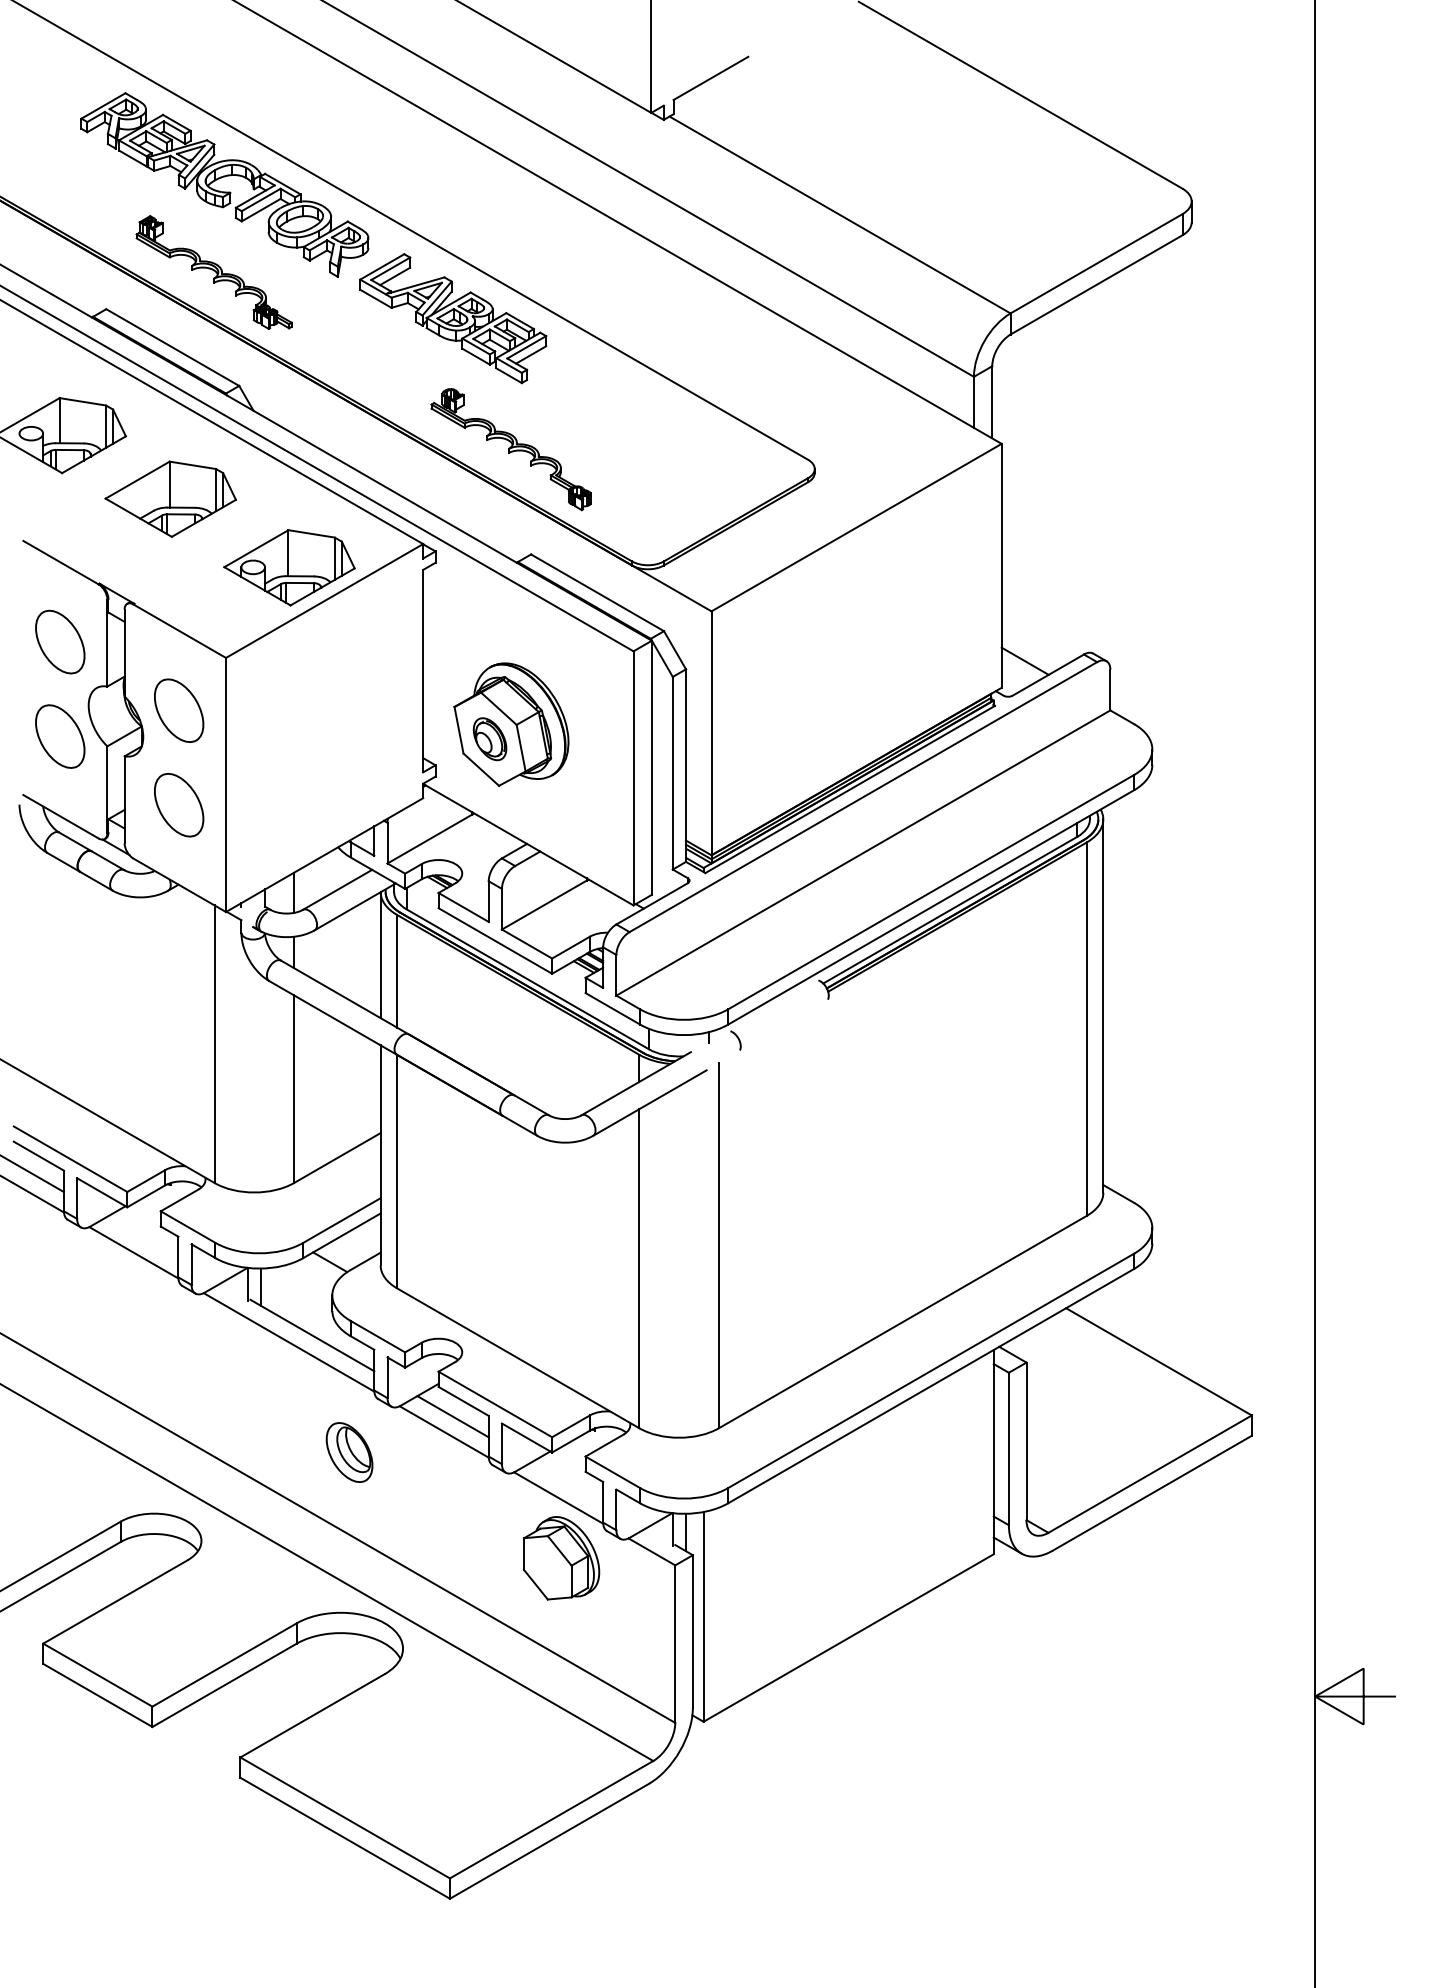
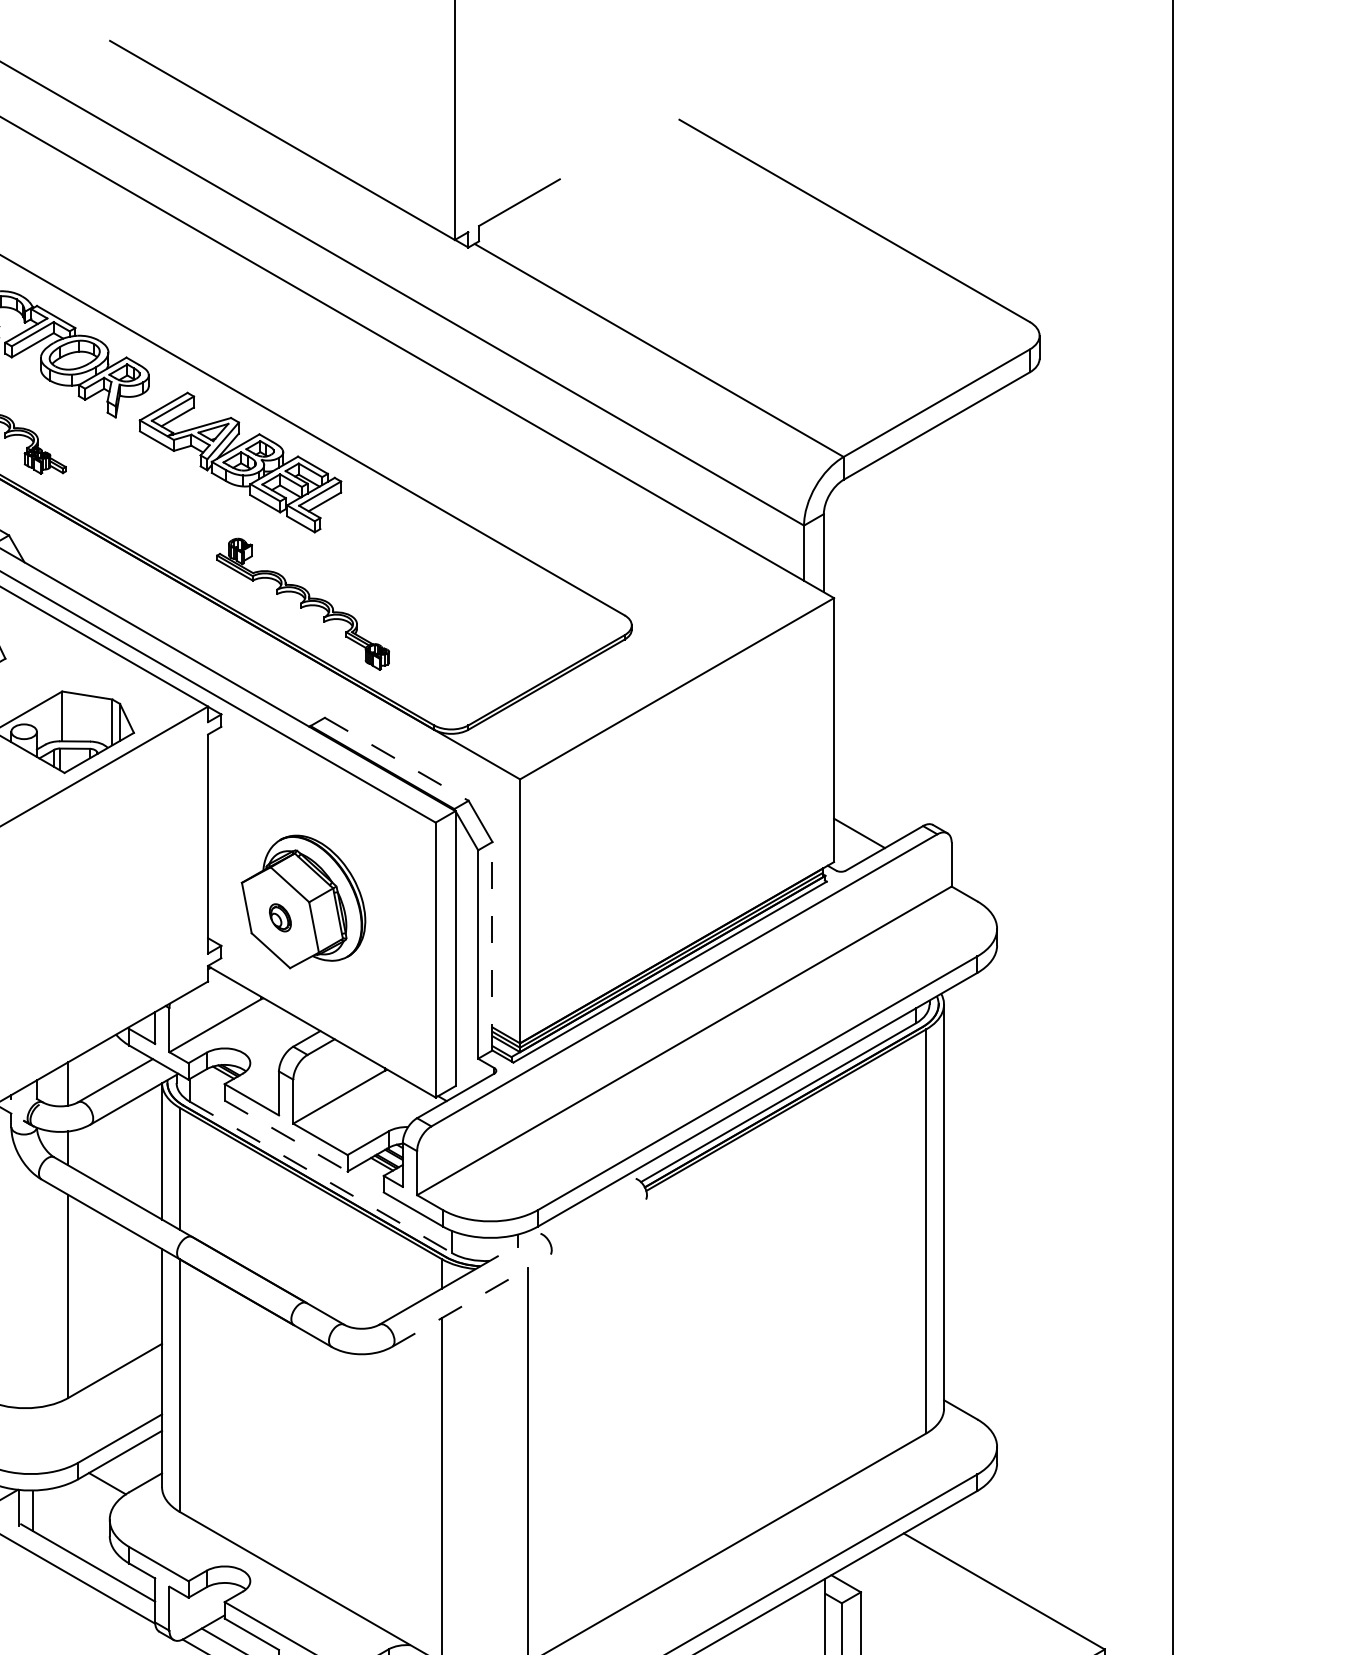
line: (597, 592) -> (396, 758), solid -> dashed
part: (489, 739) -> (279, 918), size x0.6
line: (686, 765) -> (492, 946), solid -> dashed
line: (495, 941) -> (286, 1136), solid -> dashed
line: (527, 979) -> (320, 1177), solid -> dashed
line: (649, 1103) -> (452, 1311), solid -> dashed

